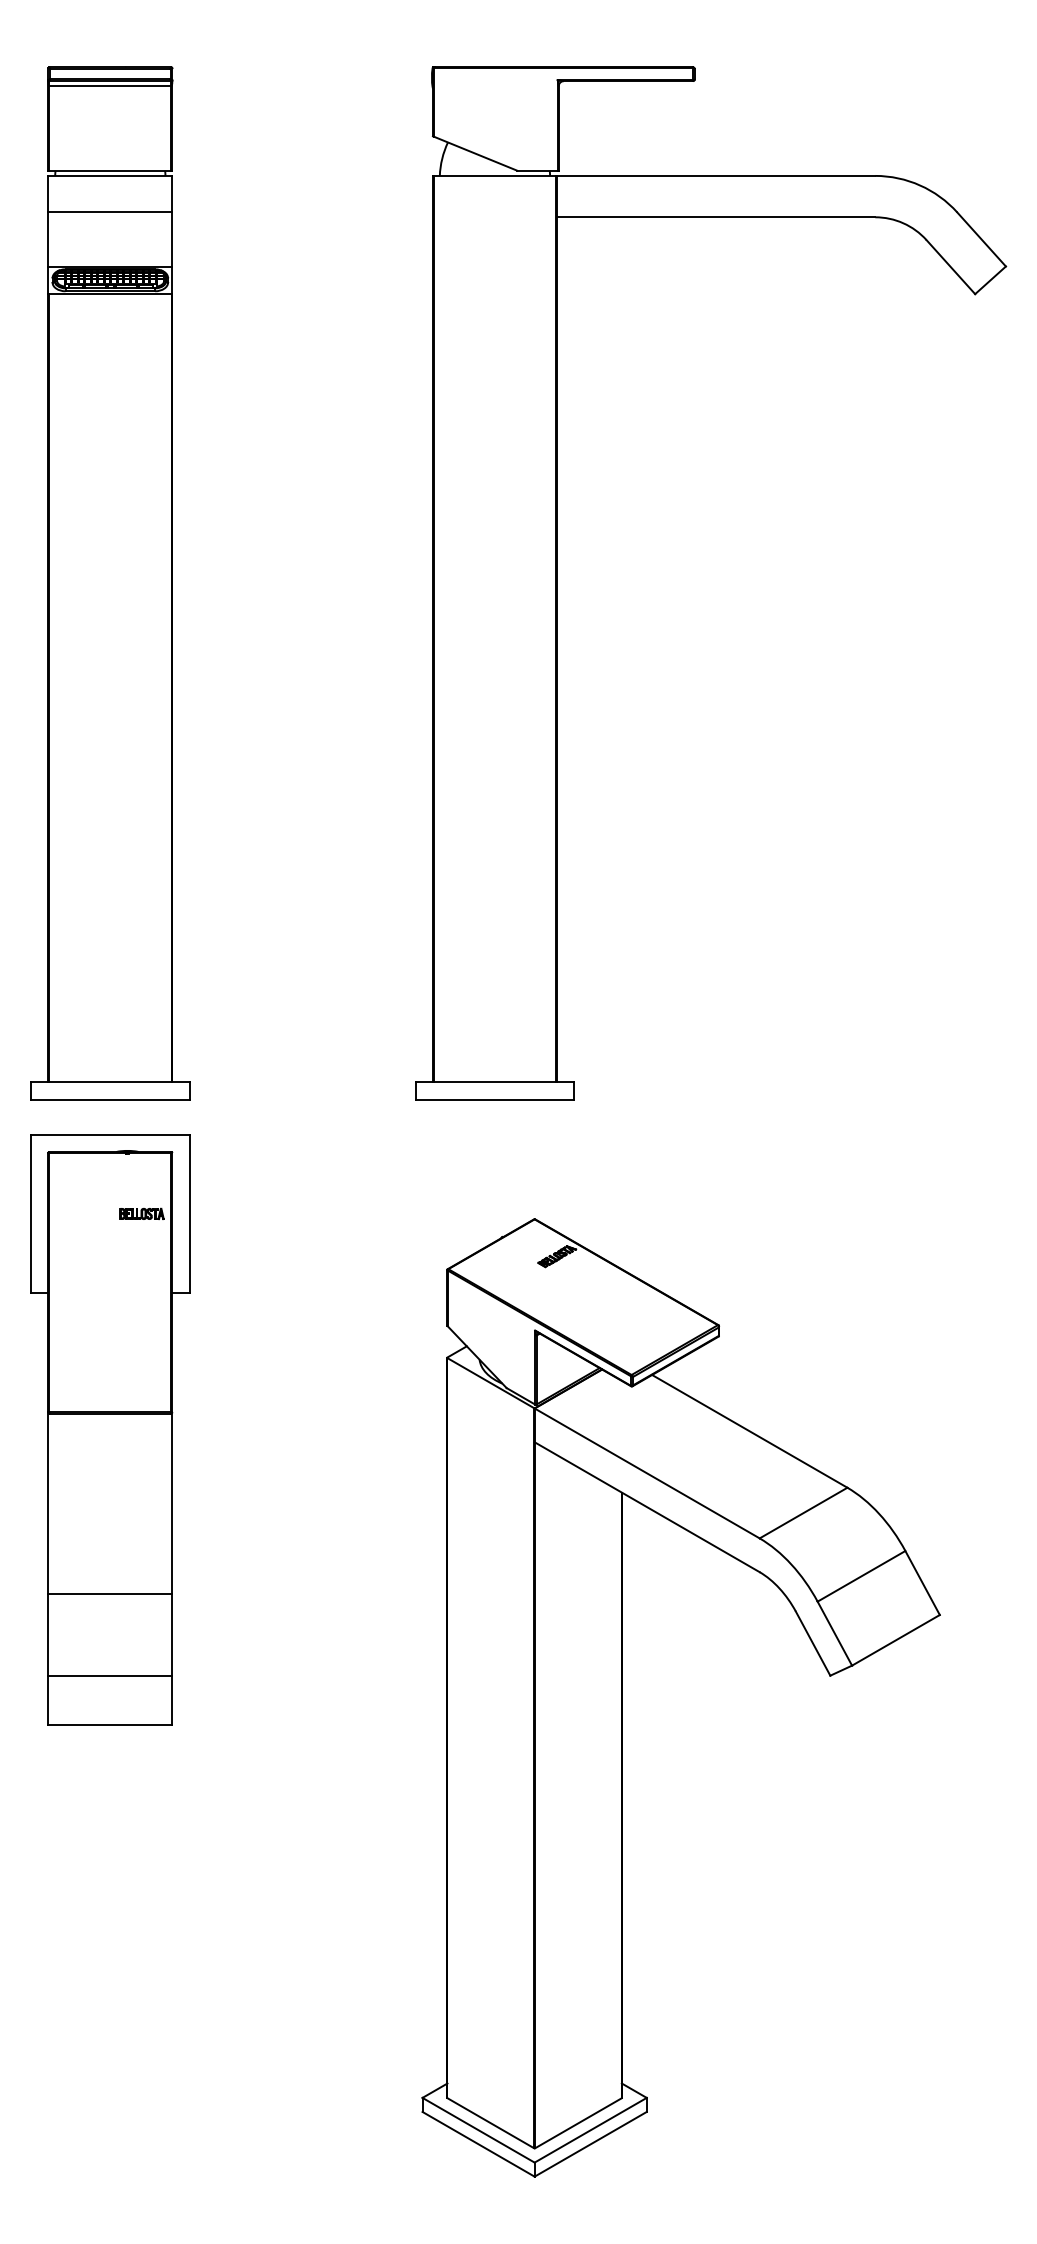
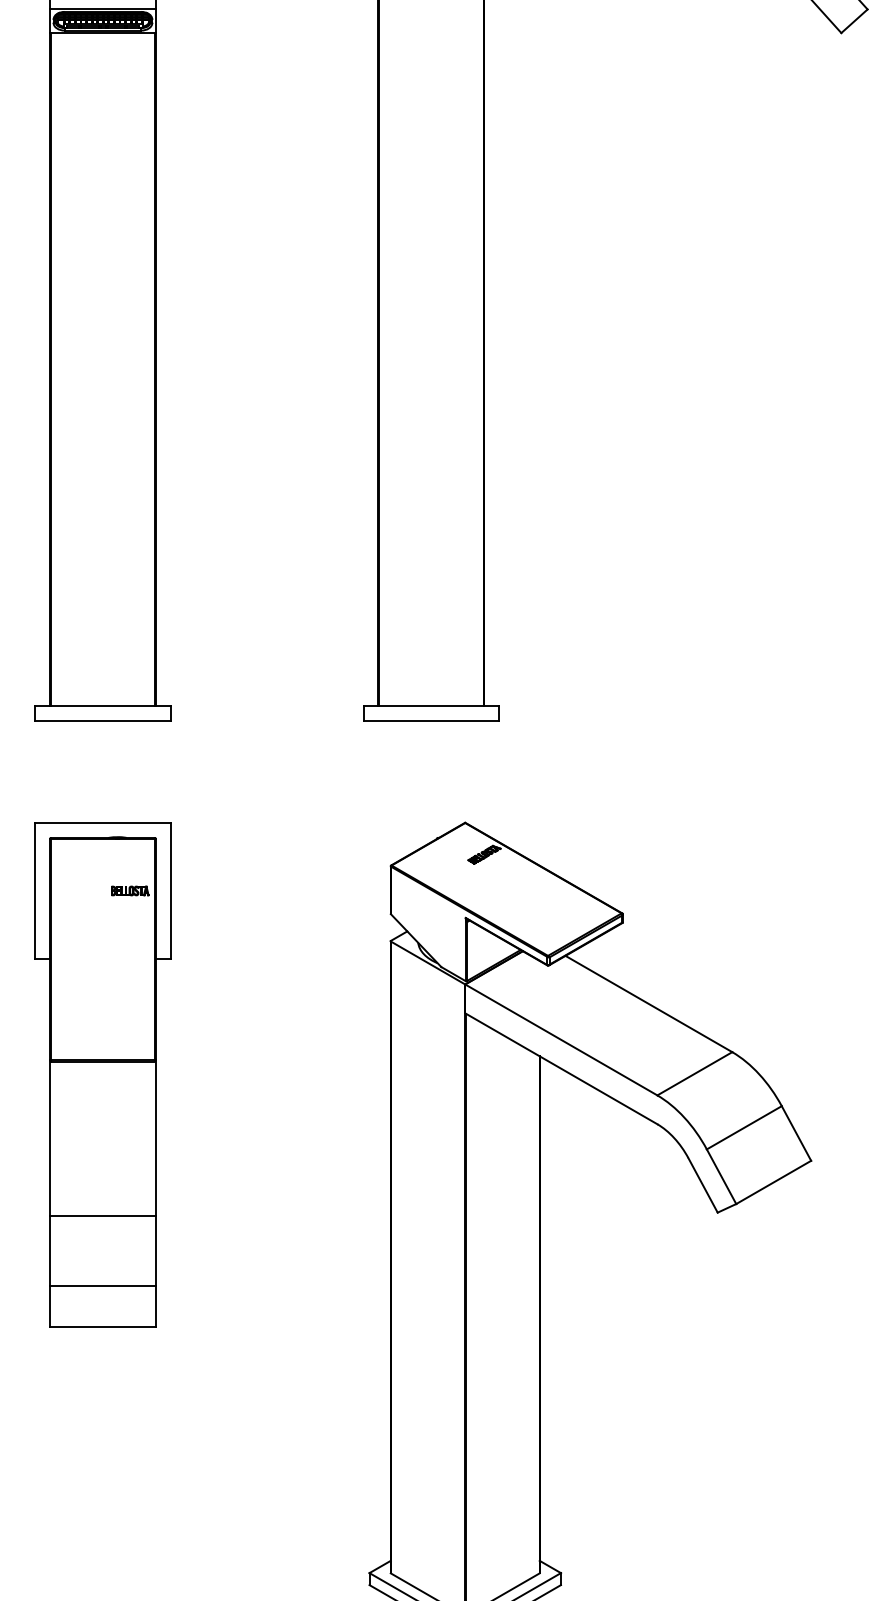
part: (110, 1429) -> (103, 1075), moved

